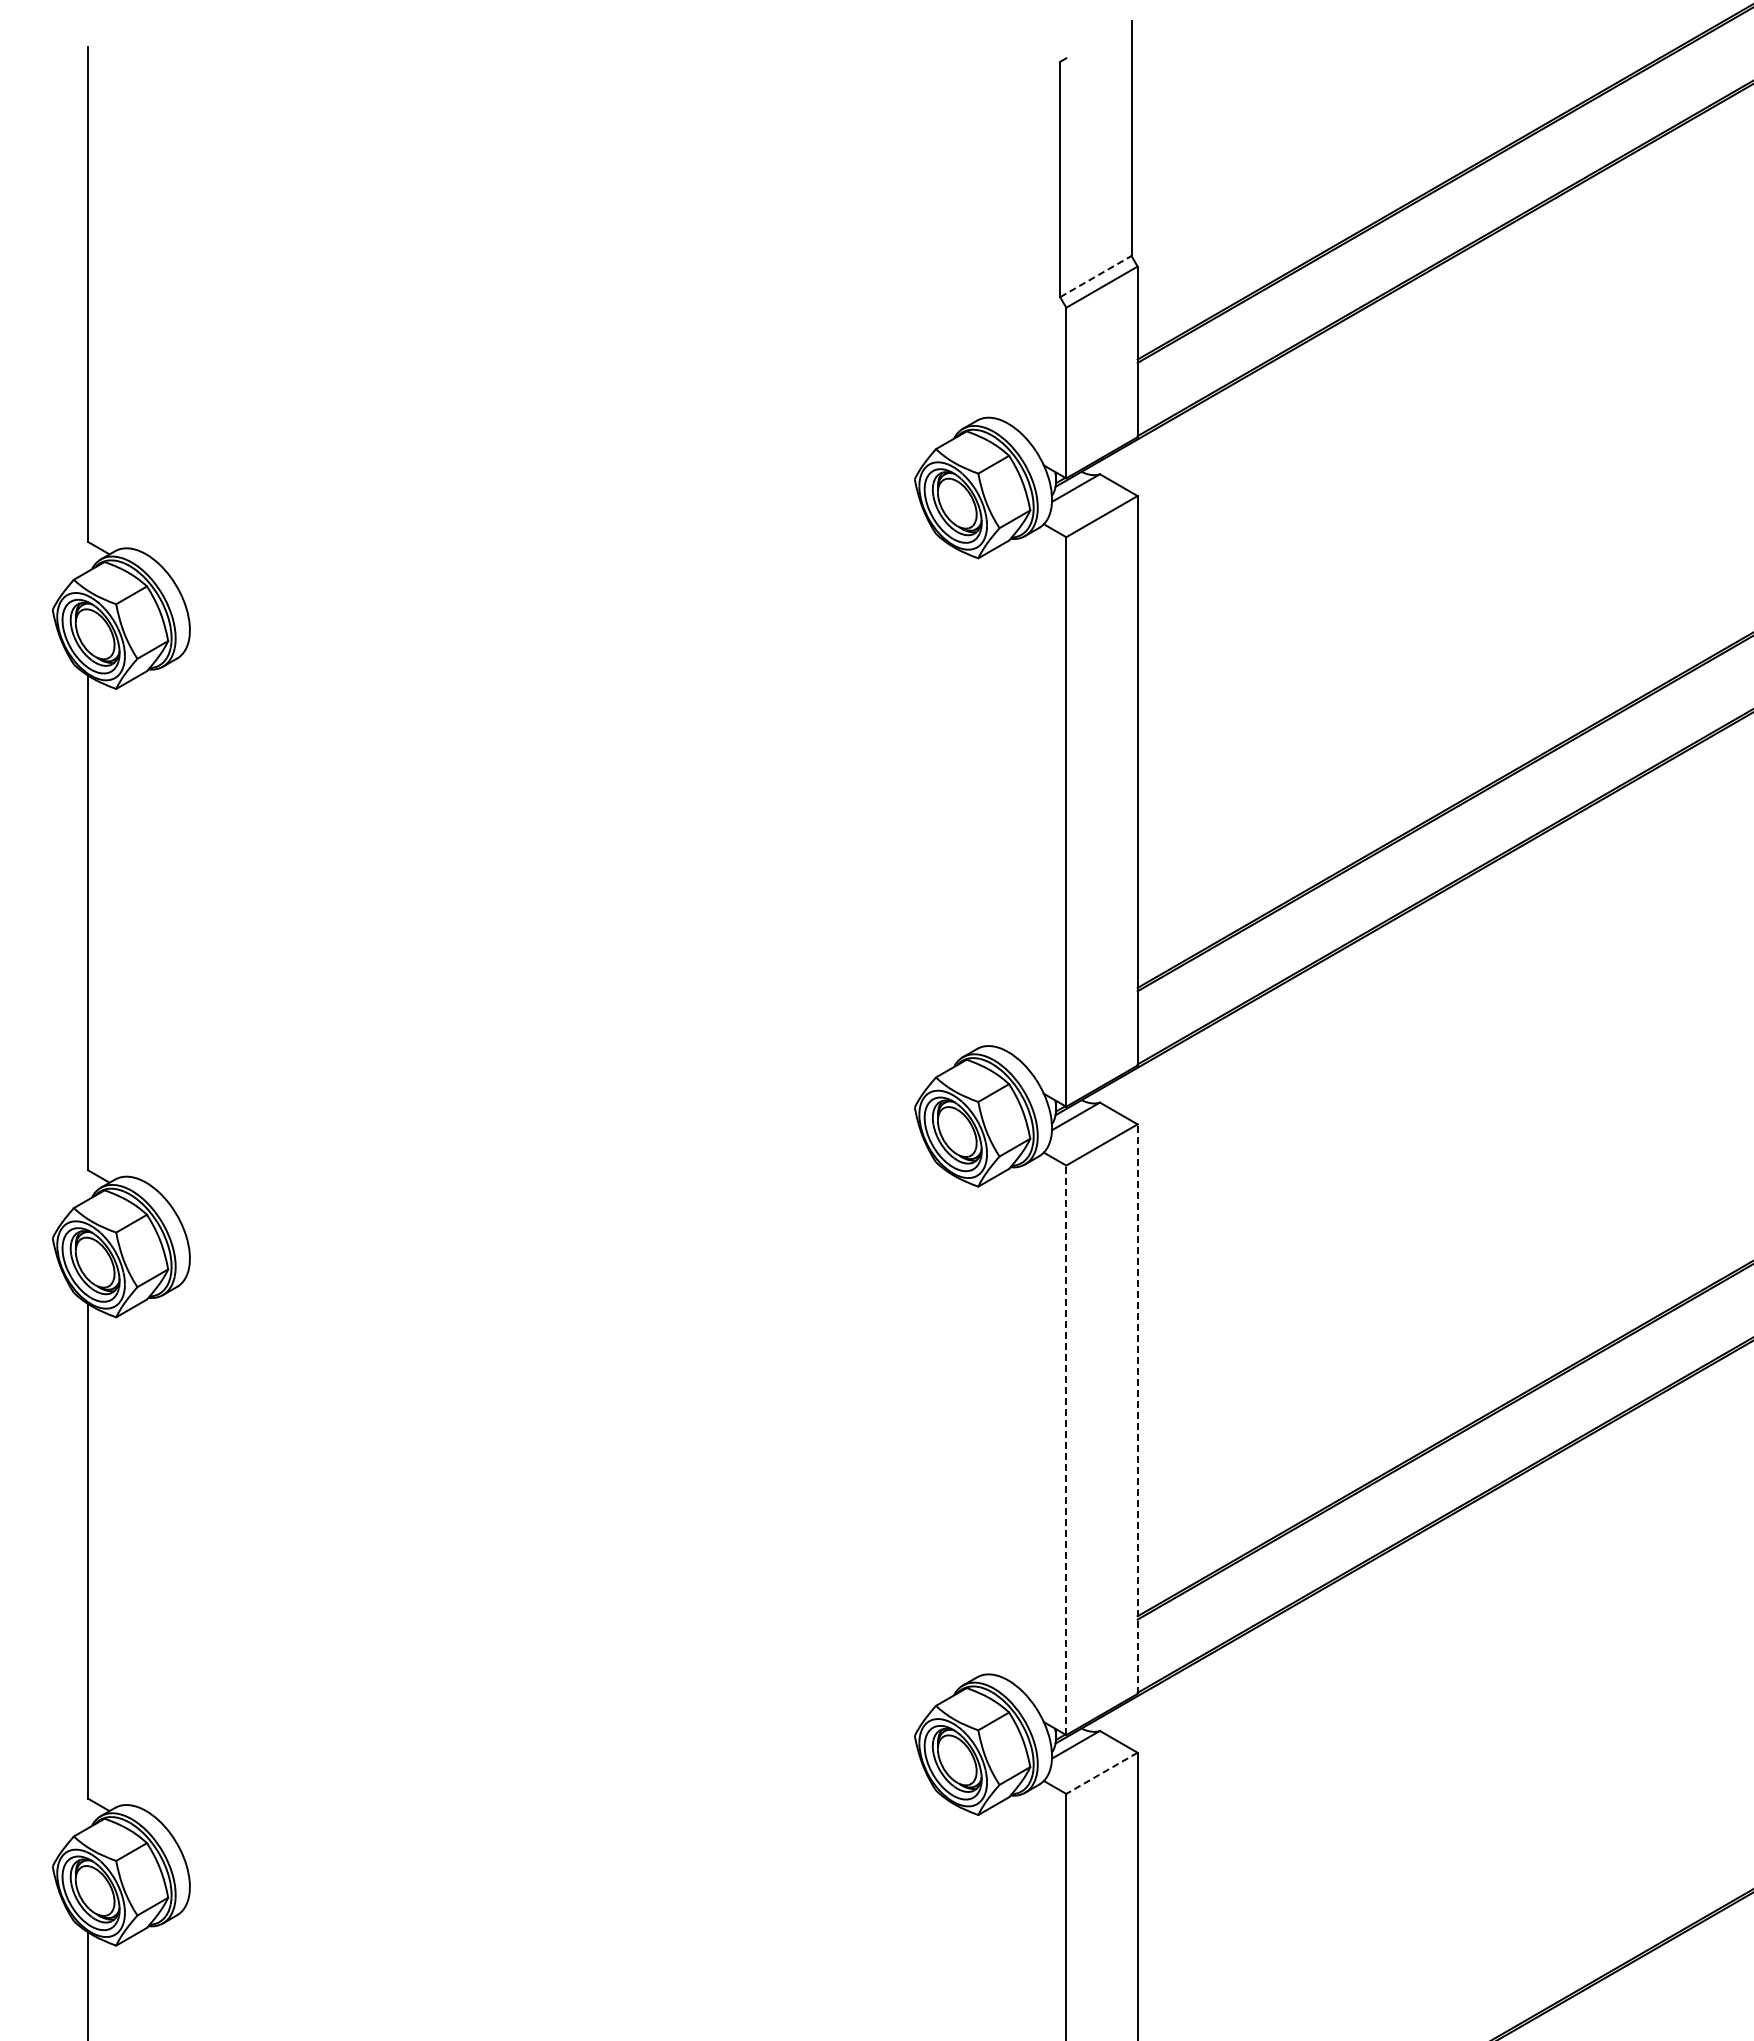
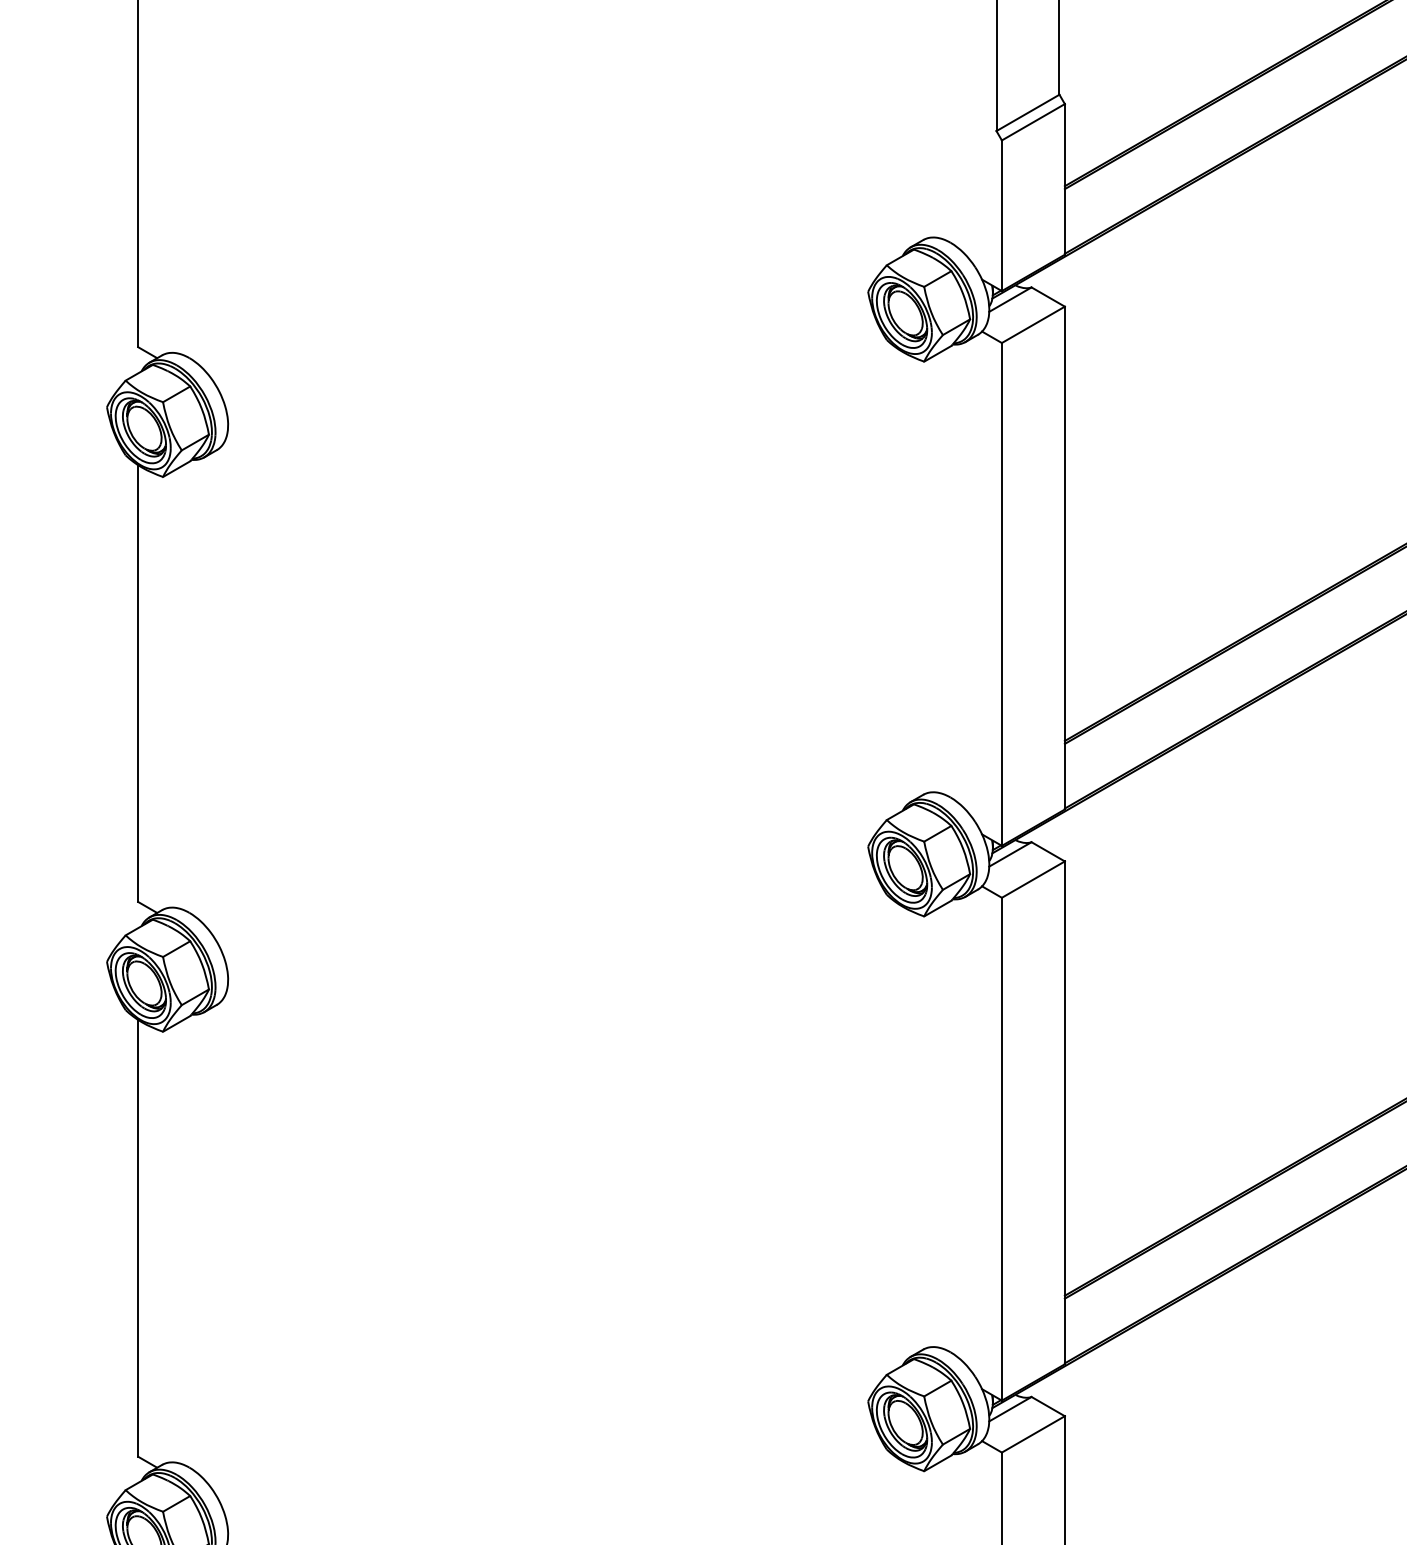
line: (1096, 276) -> (1028, 112), dashed -> solid
line: (1137, 1409) -> (1064, 1113), dashed -> solid
line: (1066, 1450) -> (1002, 1149), dashed -> solid
line: (1101, 1773) -> (1032, 1434), dashed -> solid

